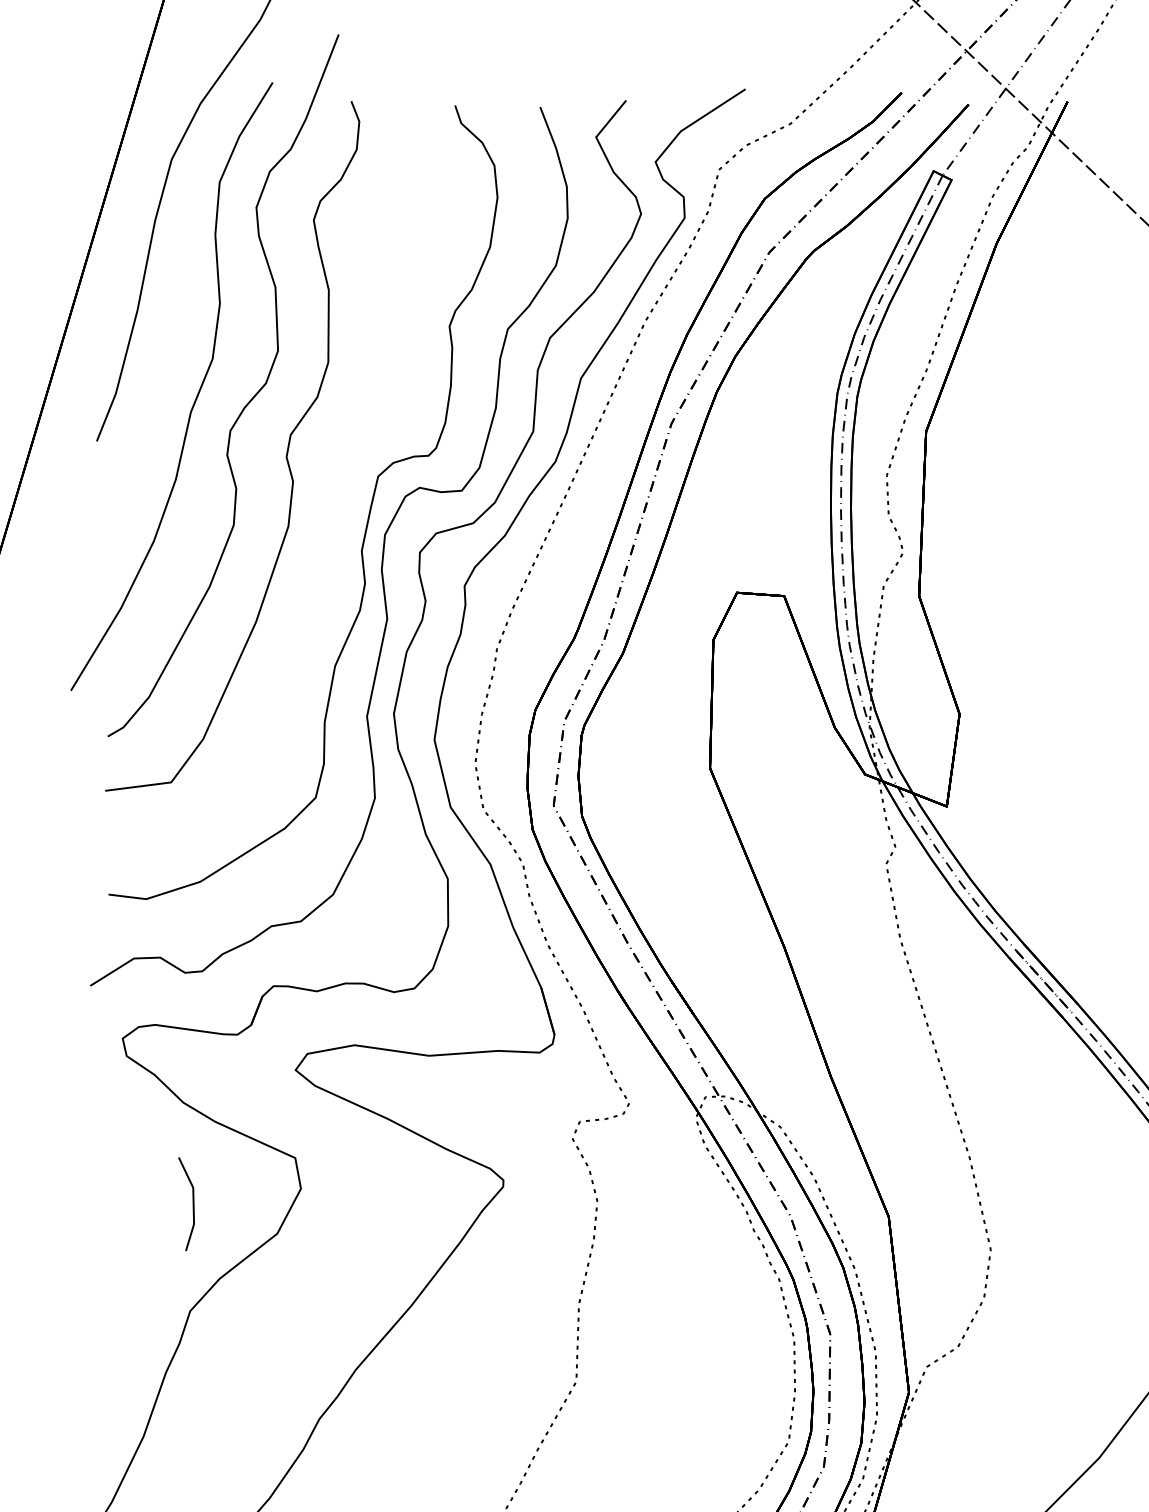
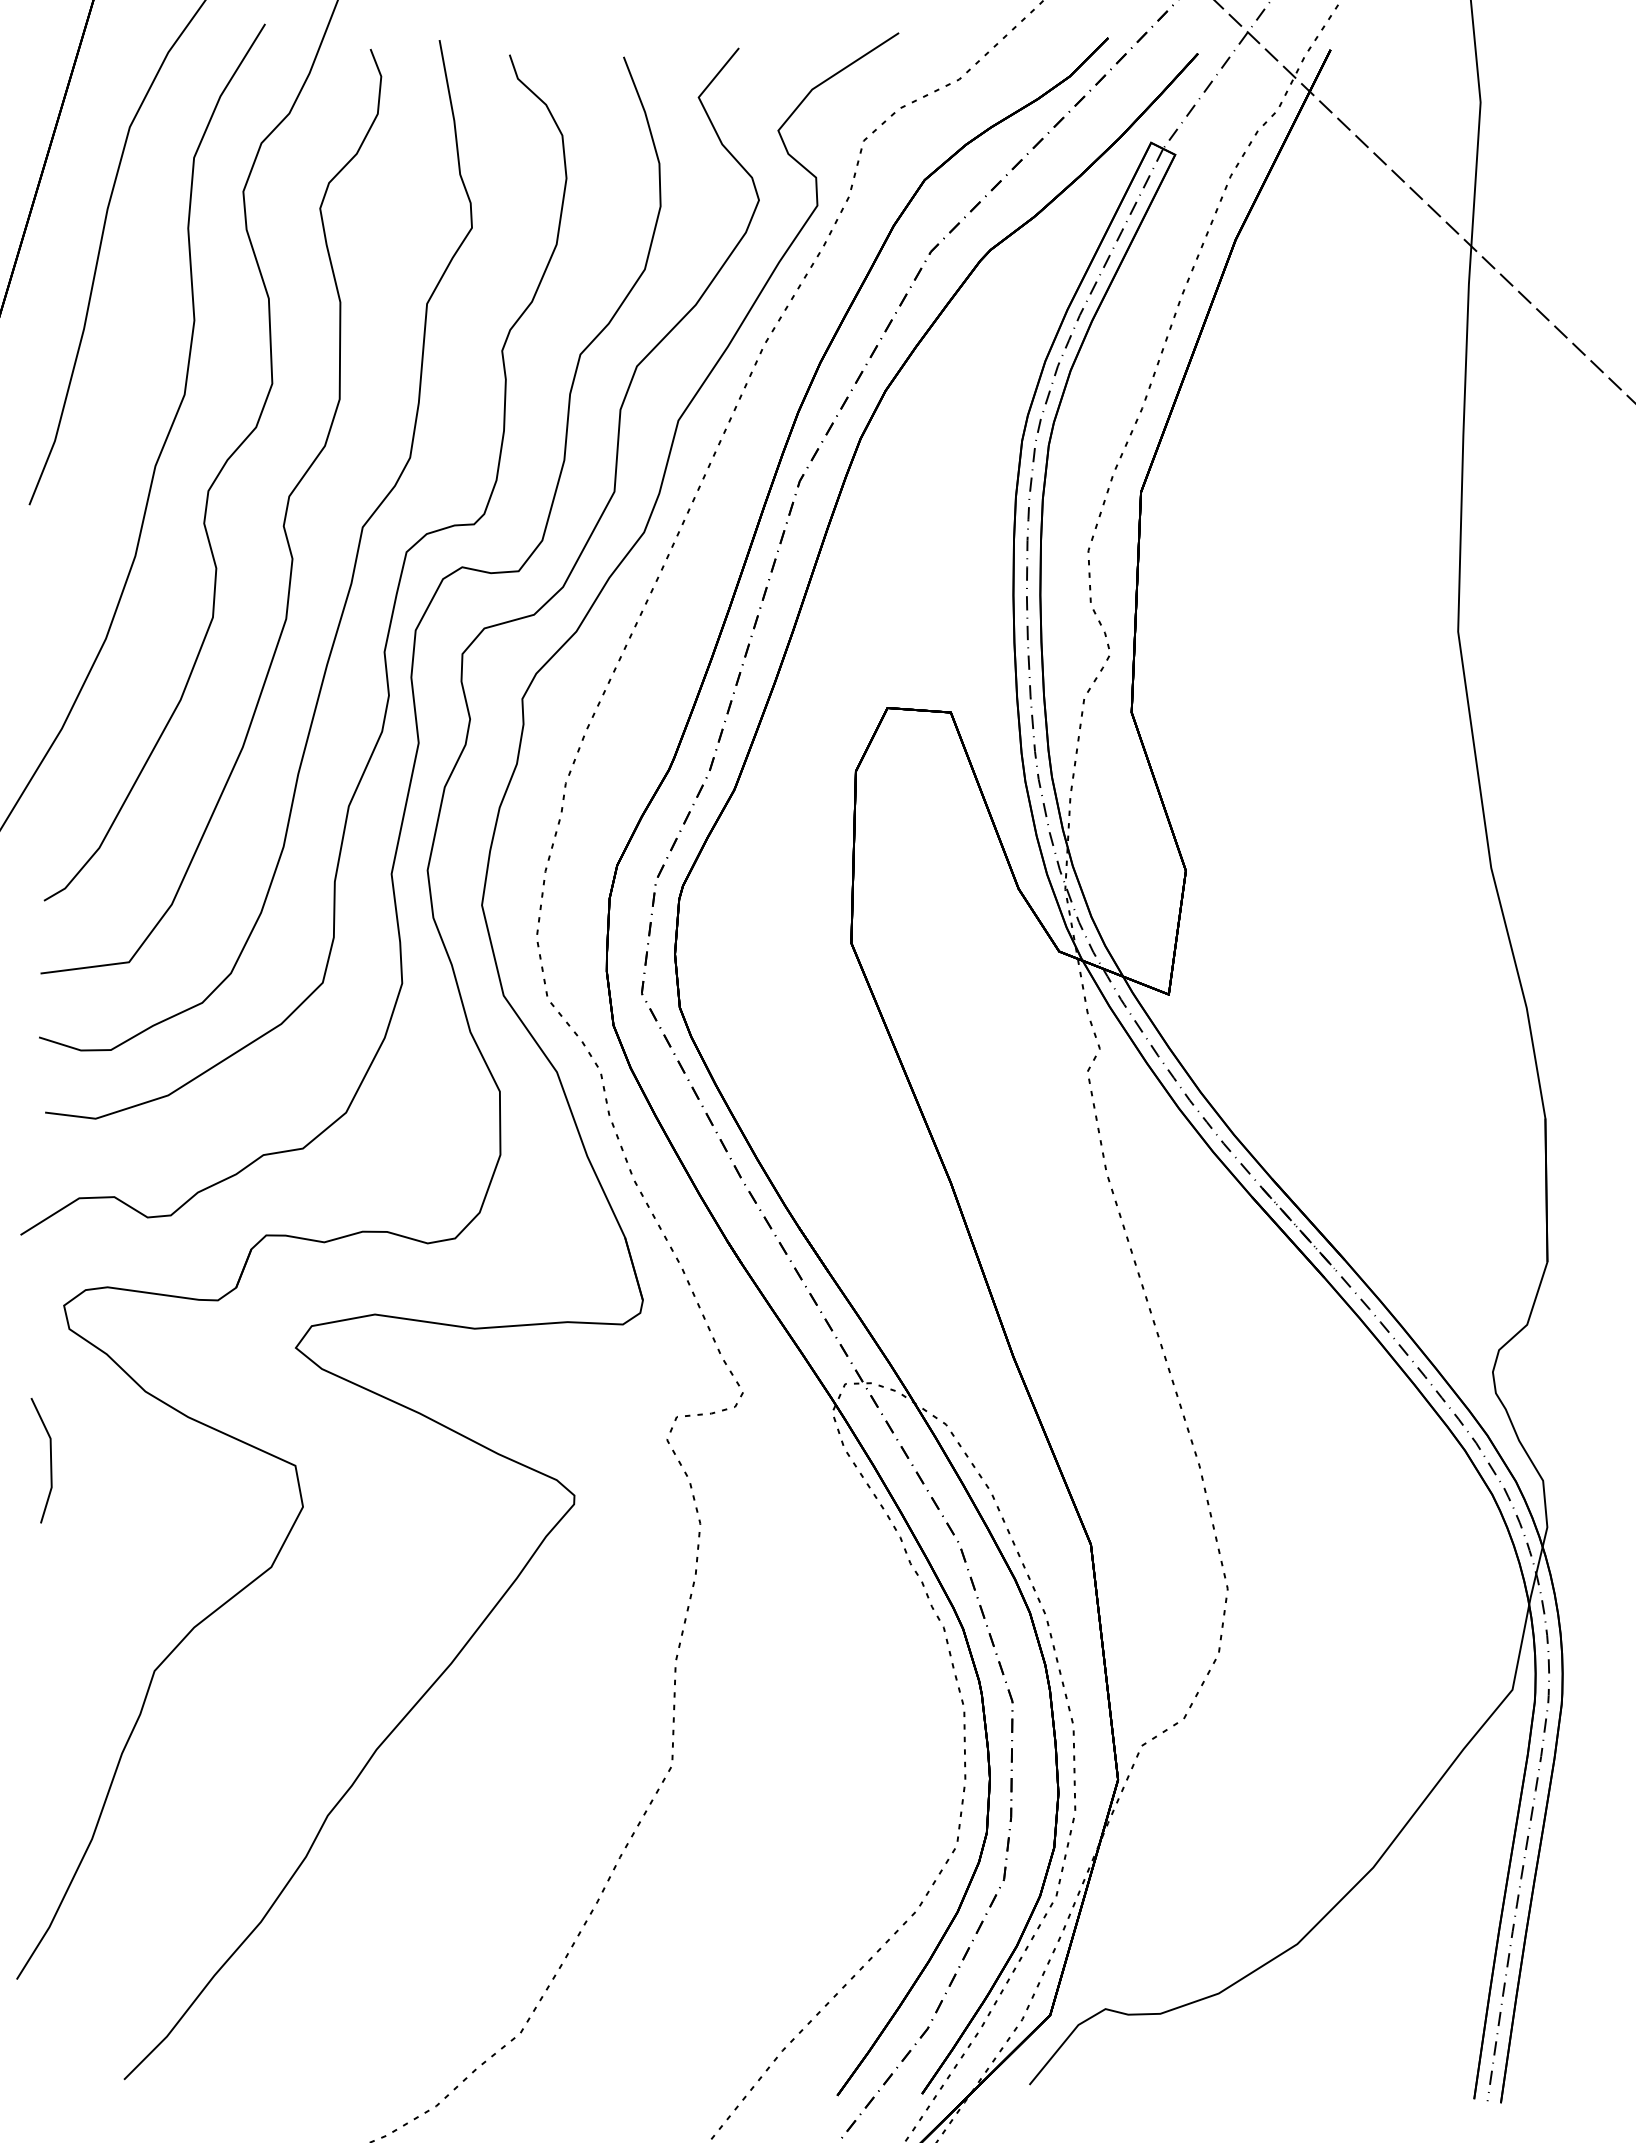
curve: (338, 487) -> (353, 567), added
line: (193, 1204) -> (50, 1460), moved

